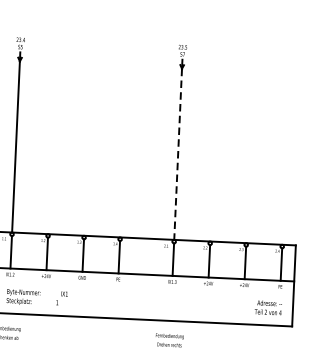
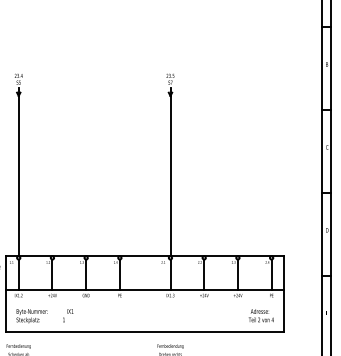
line: (178, 154) -> (170, 176), dashed -> solid

